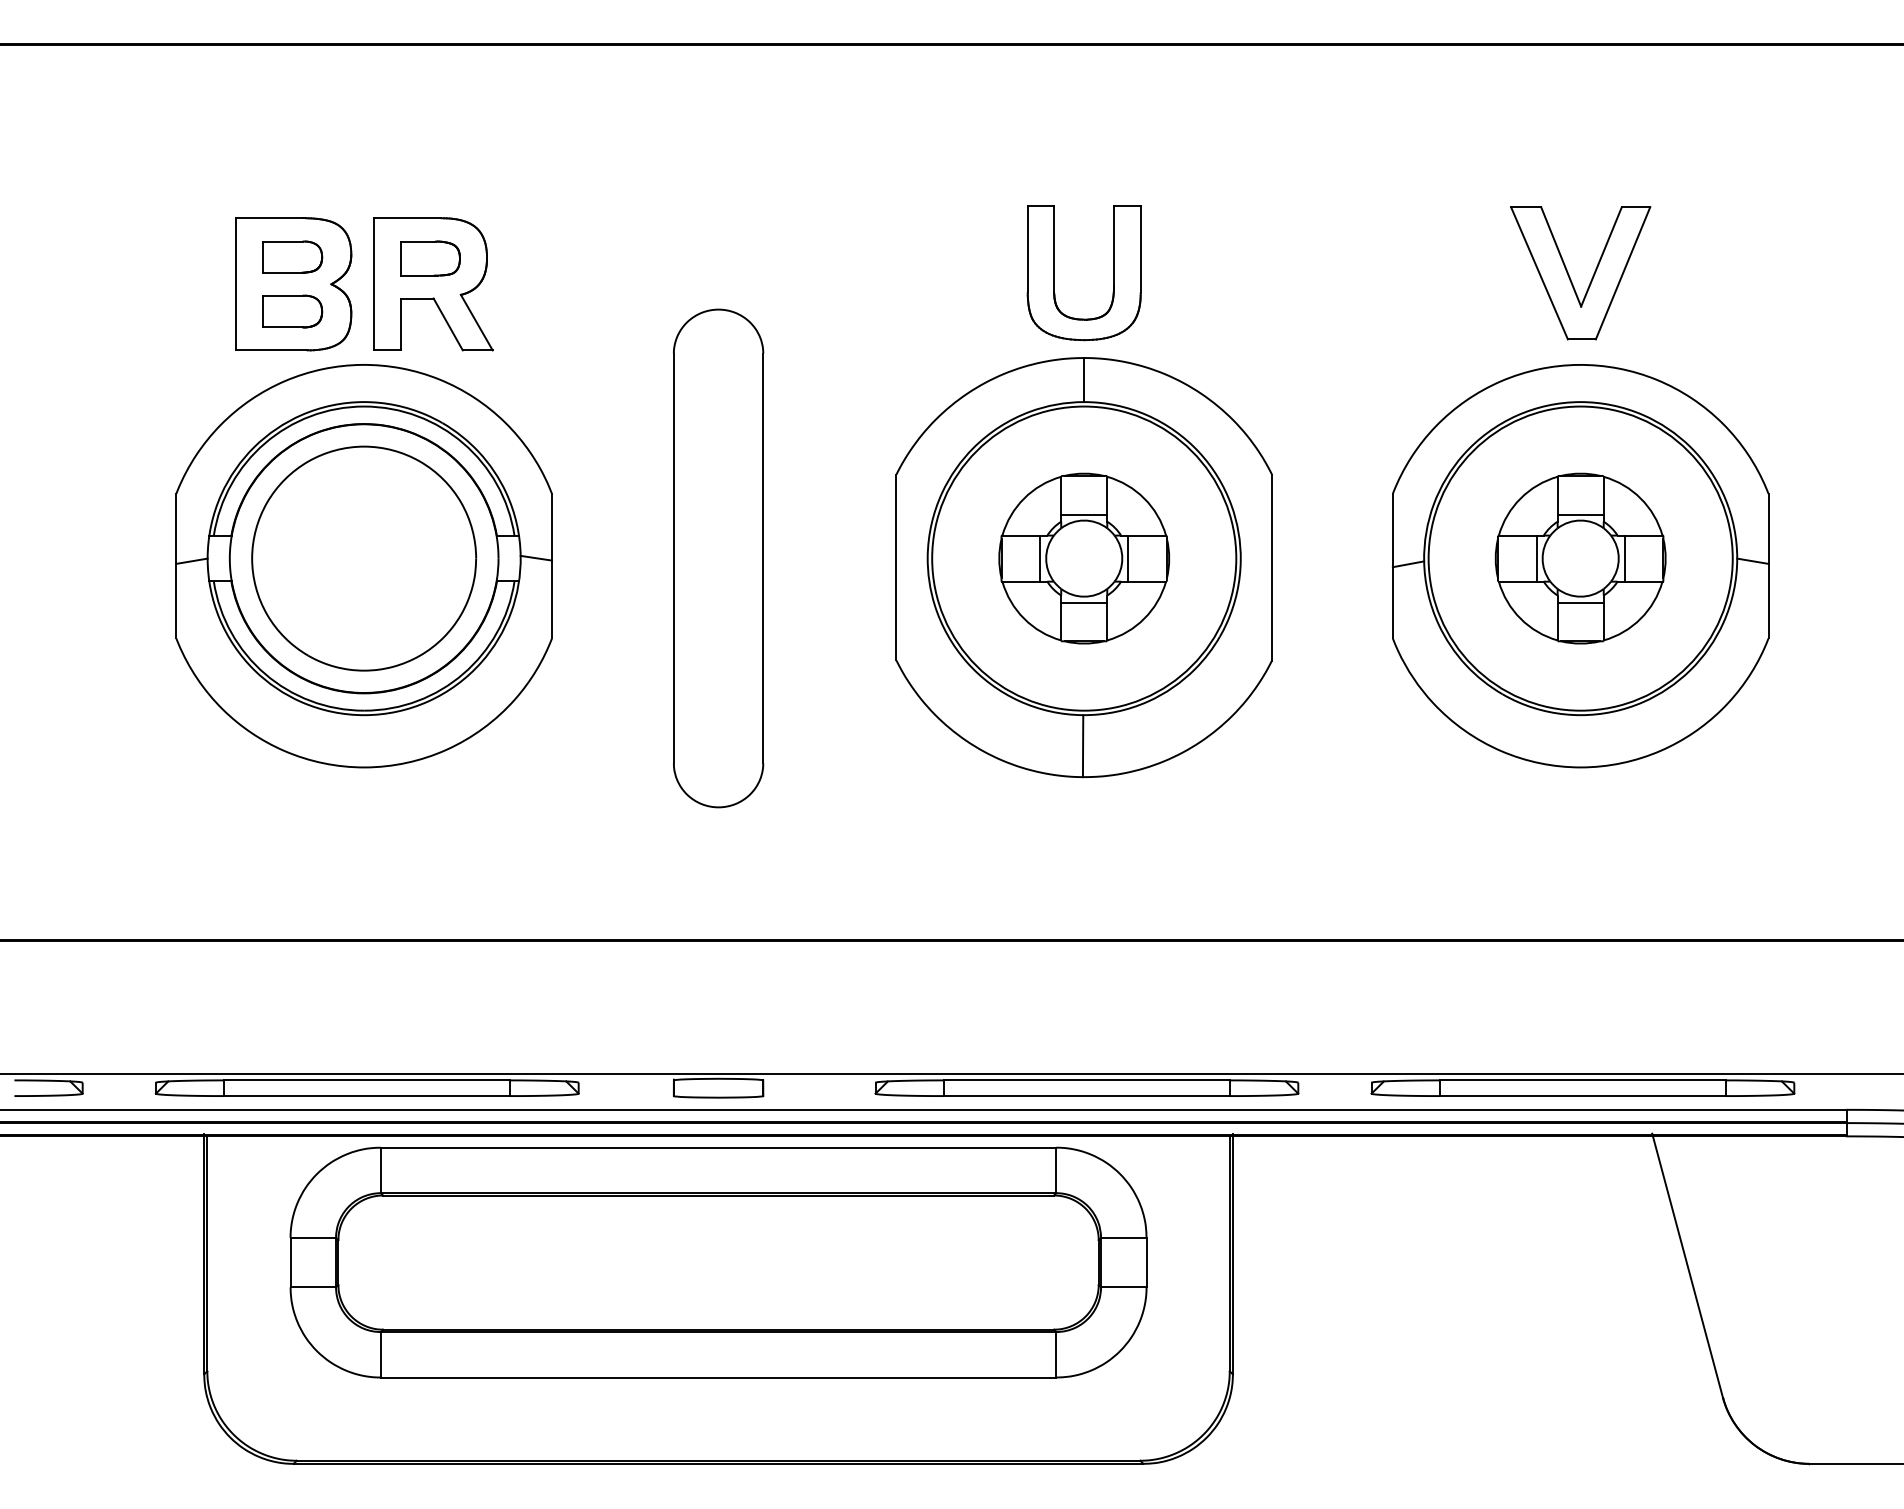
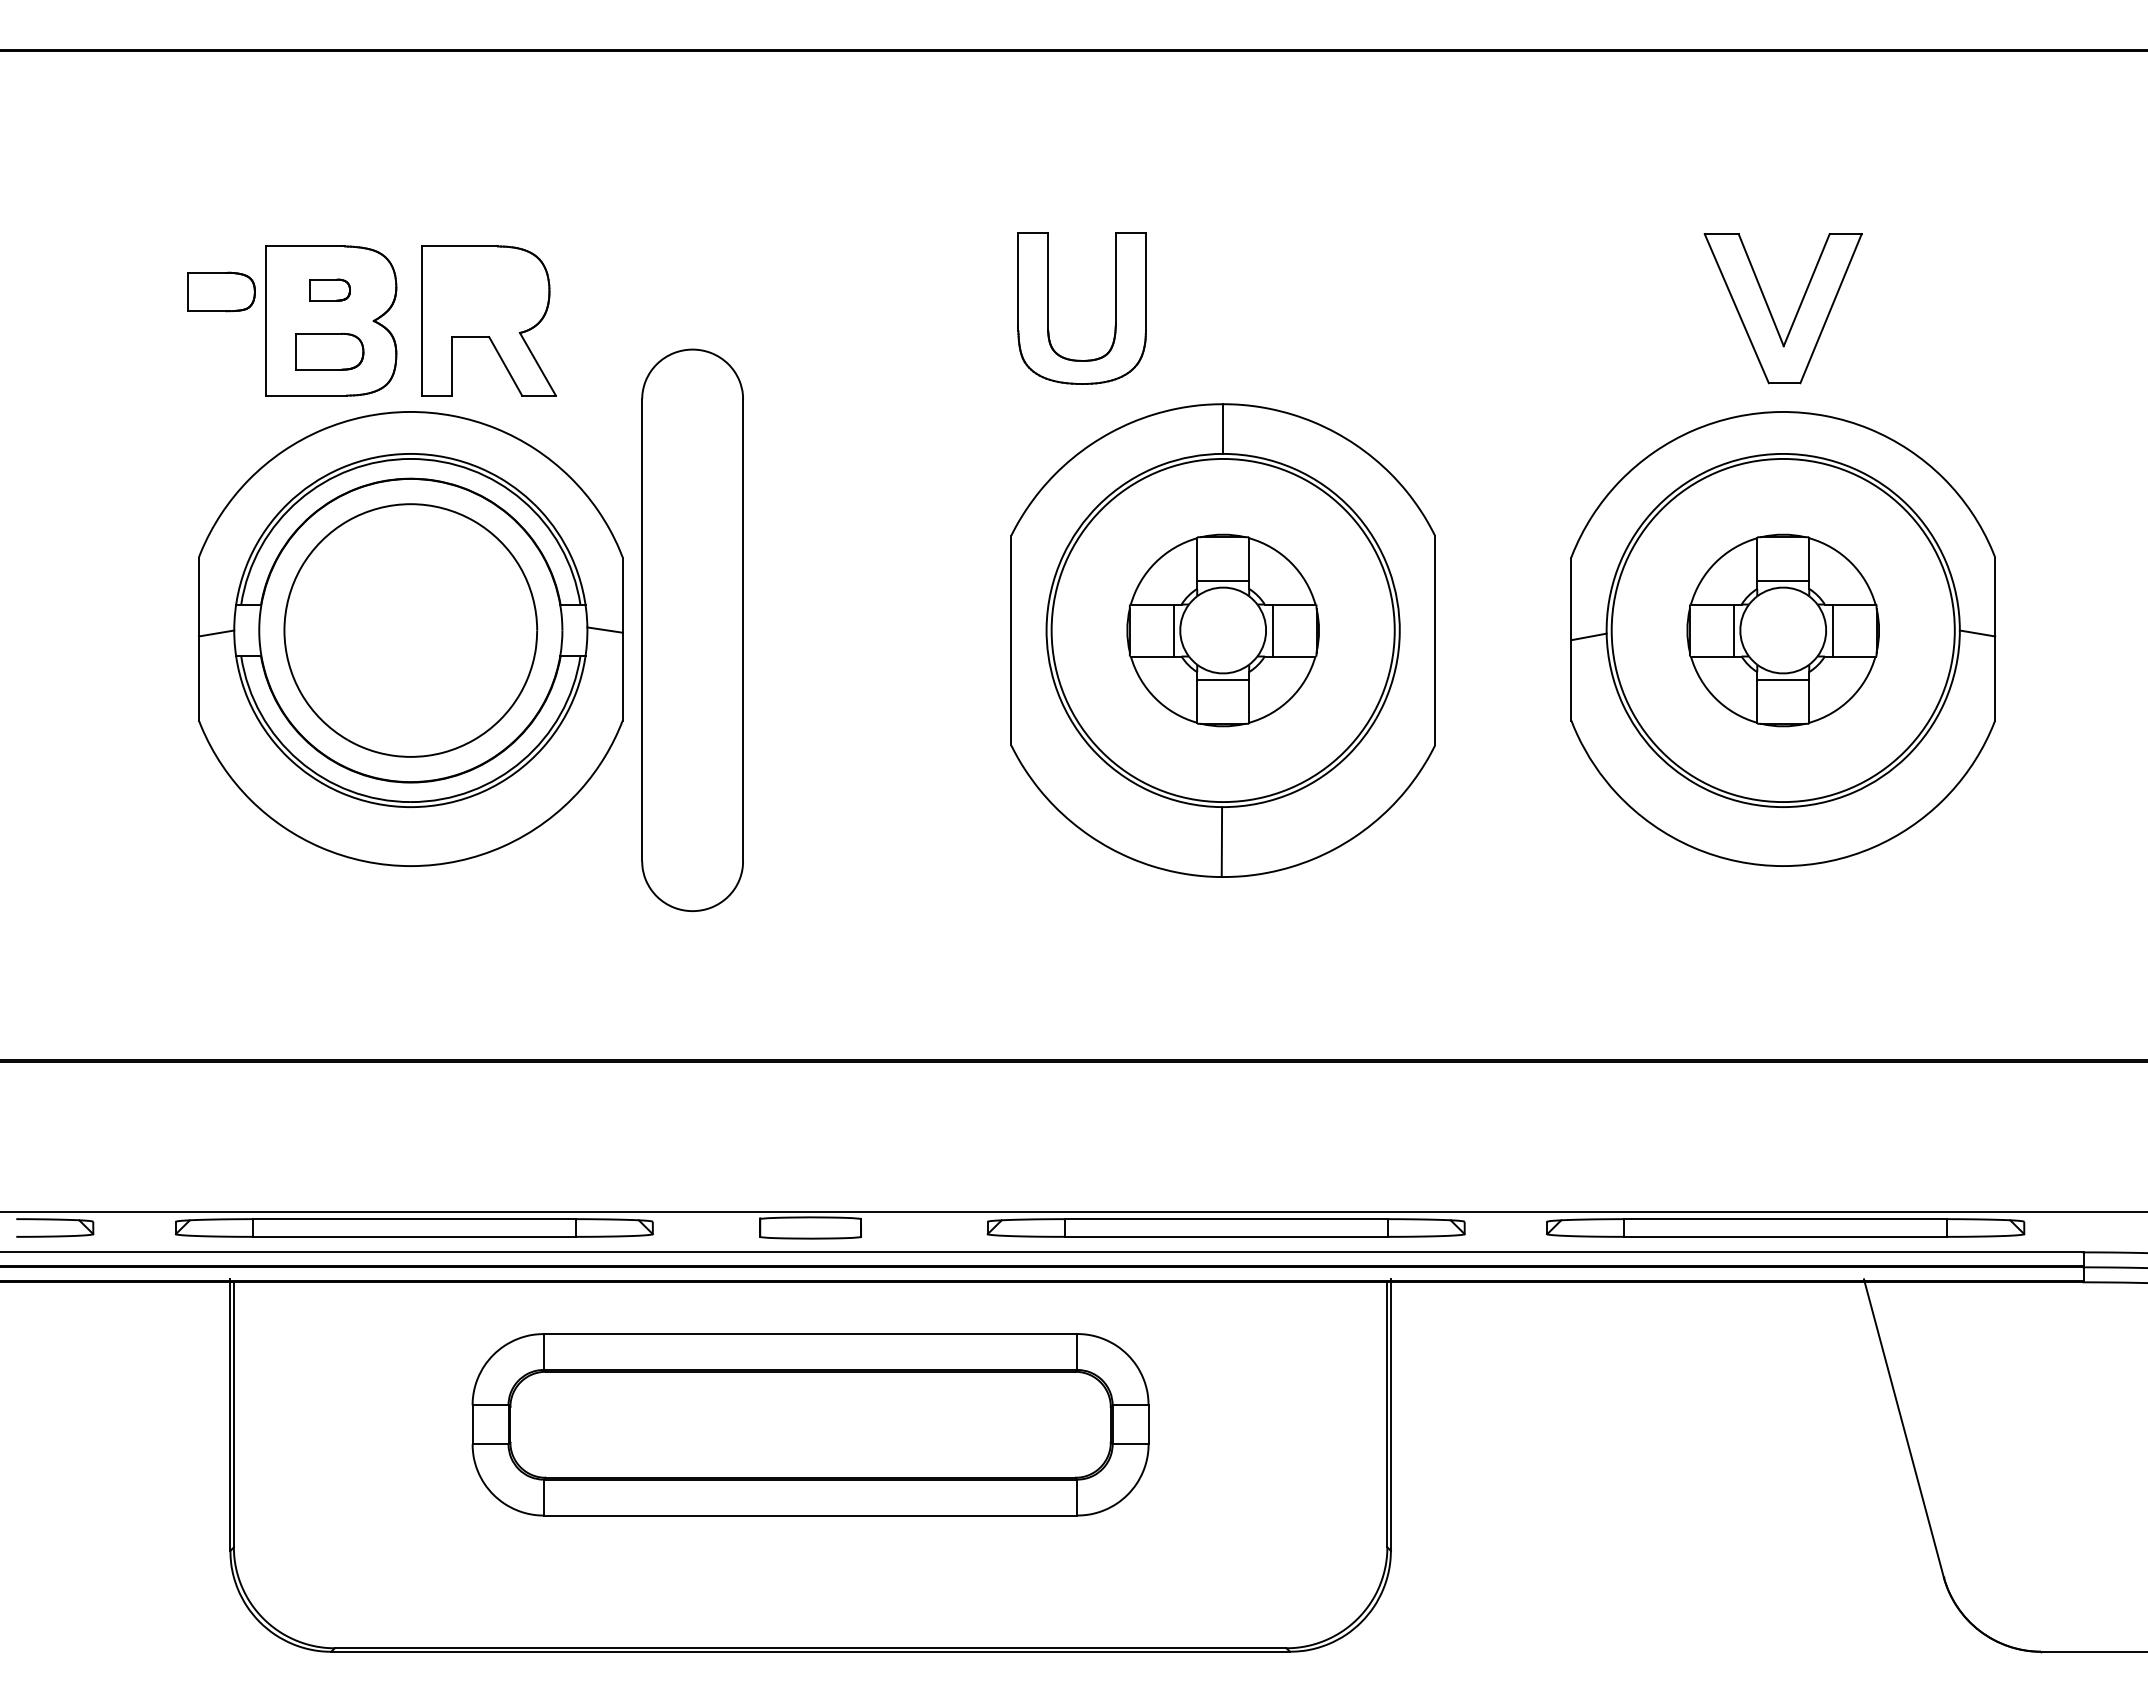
part: (292, 256) -> (329, 289), size x0.6
part: (430, 258) -> (221, 291), moved
part: (1054, 273) -> (1048, 308), moved
part: (718, 557) -> (692, 629), moved
part: (718, 1262) -> (810, 1424), size x0.7

